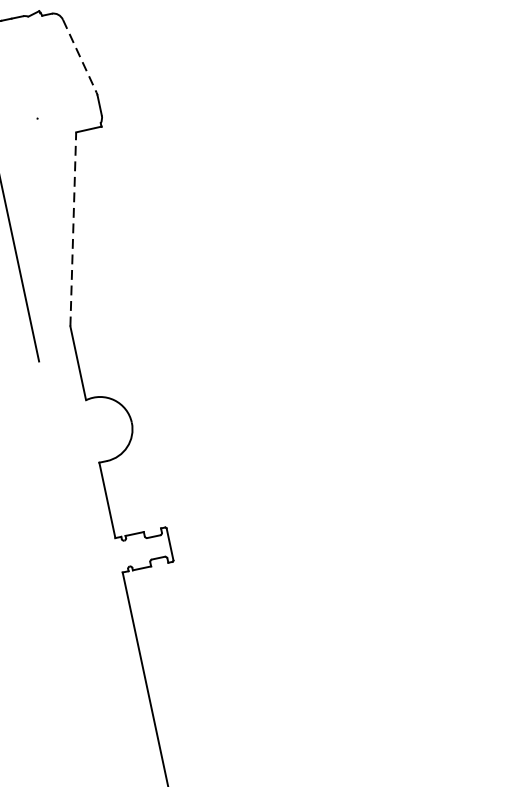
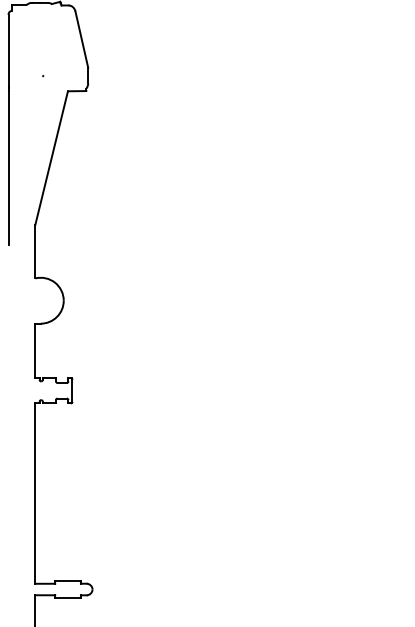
line: (79, 56) -> (81, 39), dashed -> solid
line: (73, 229) -> (51, 158), dashed -> solid

